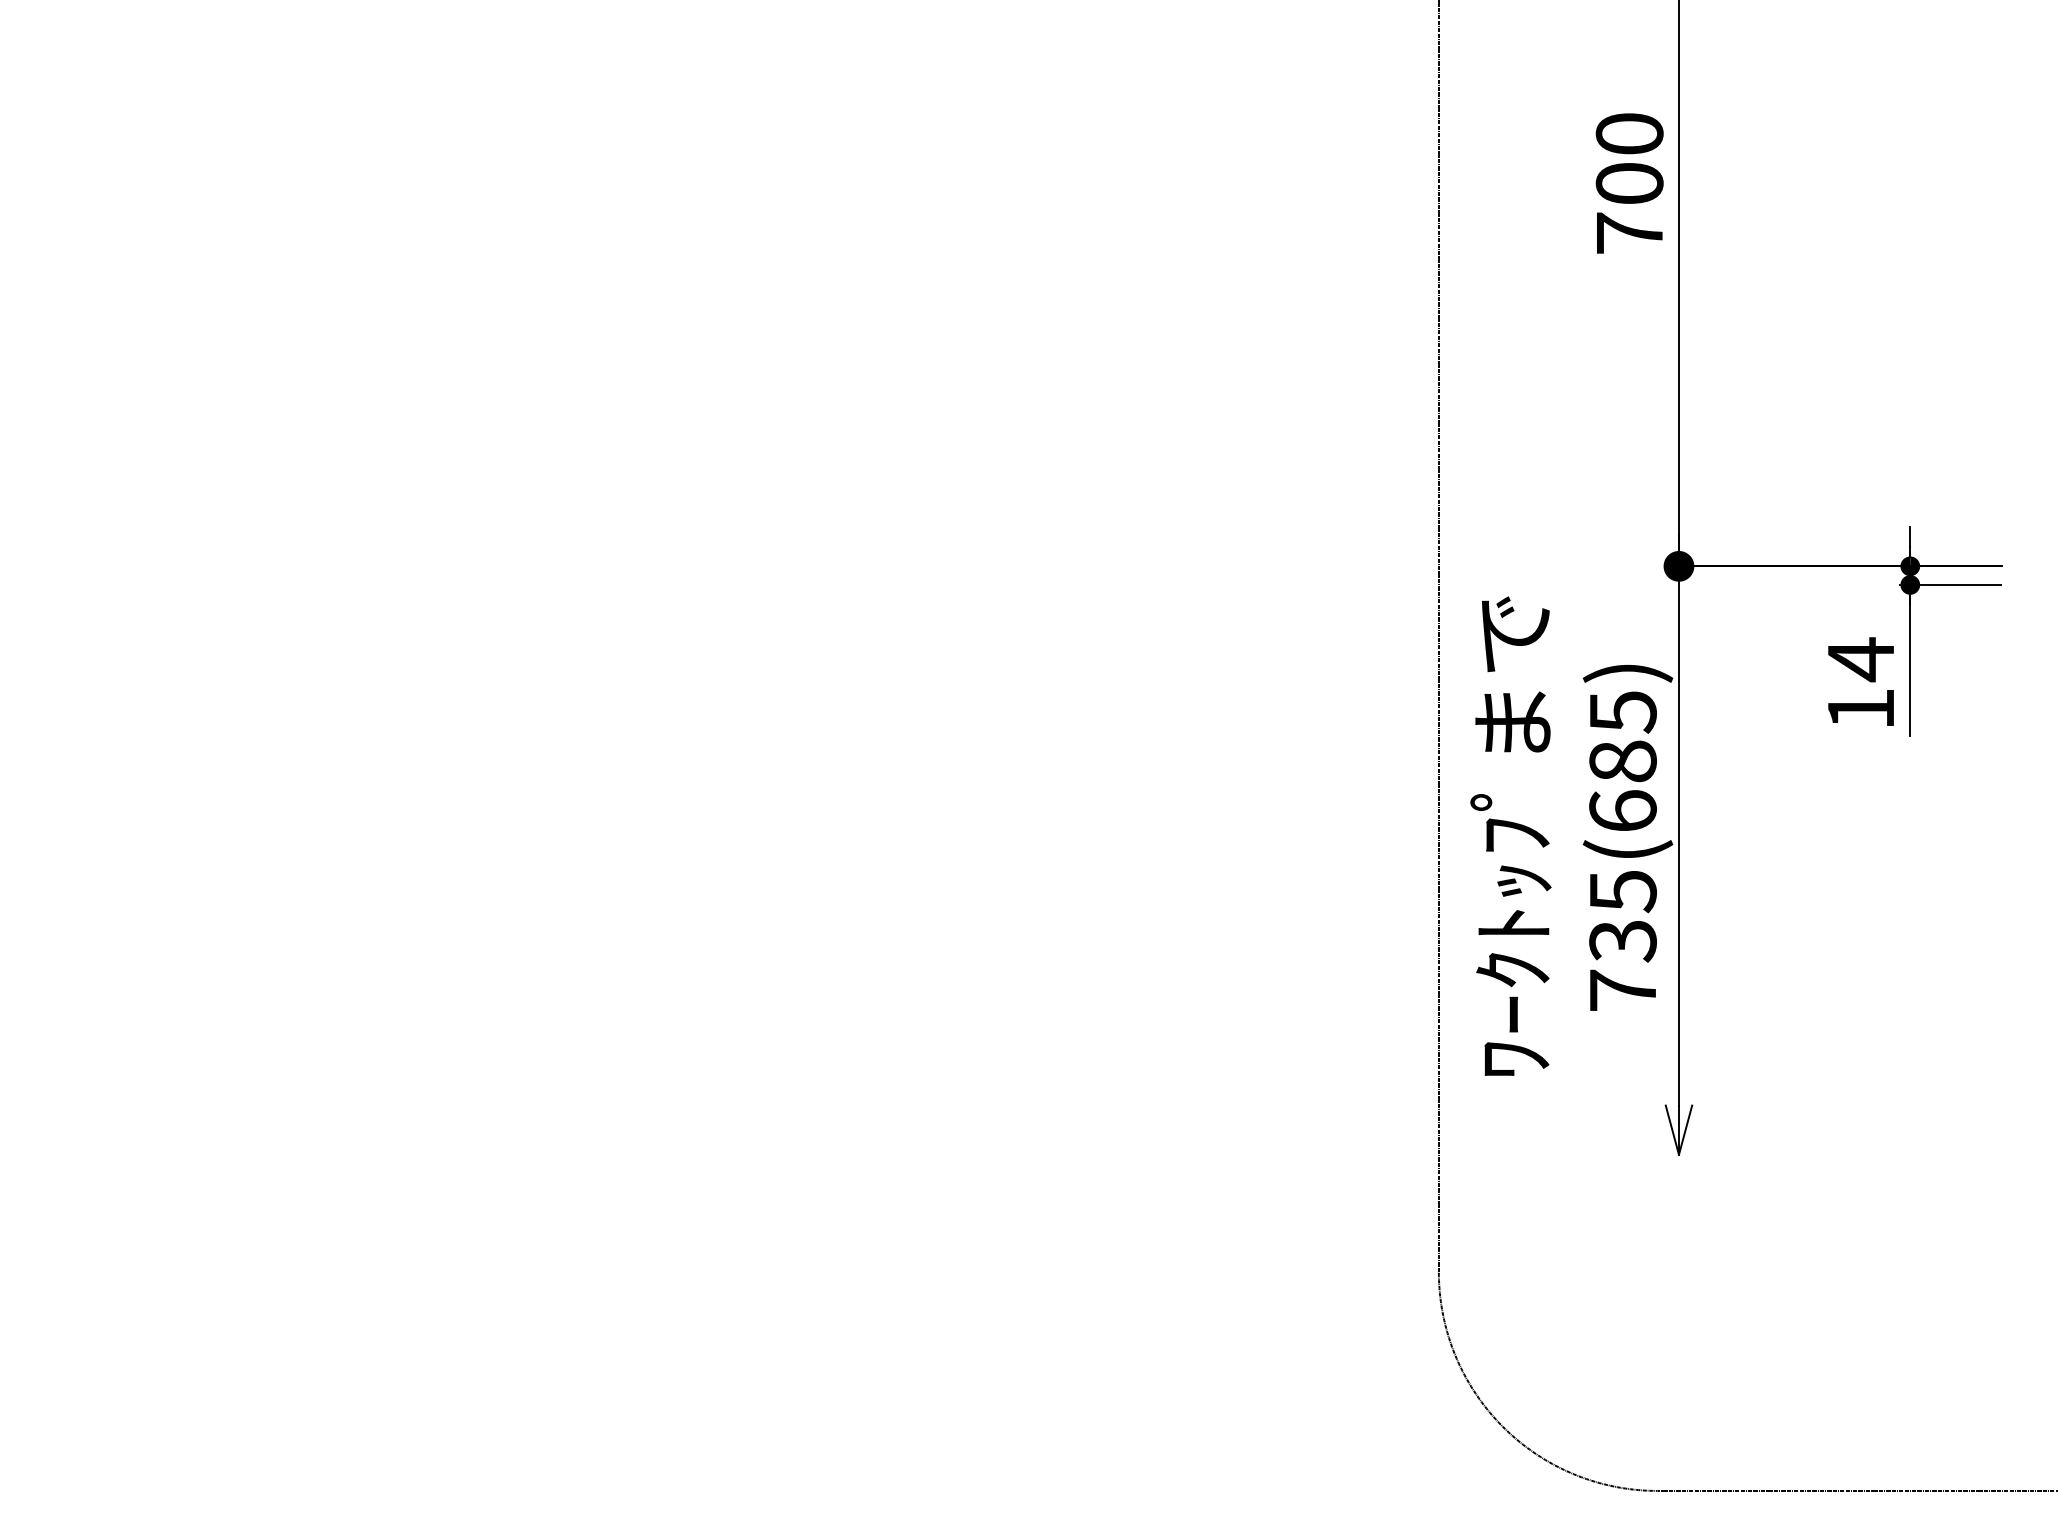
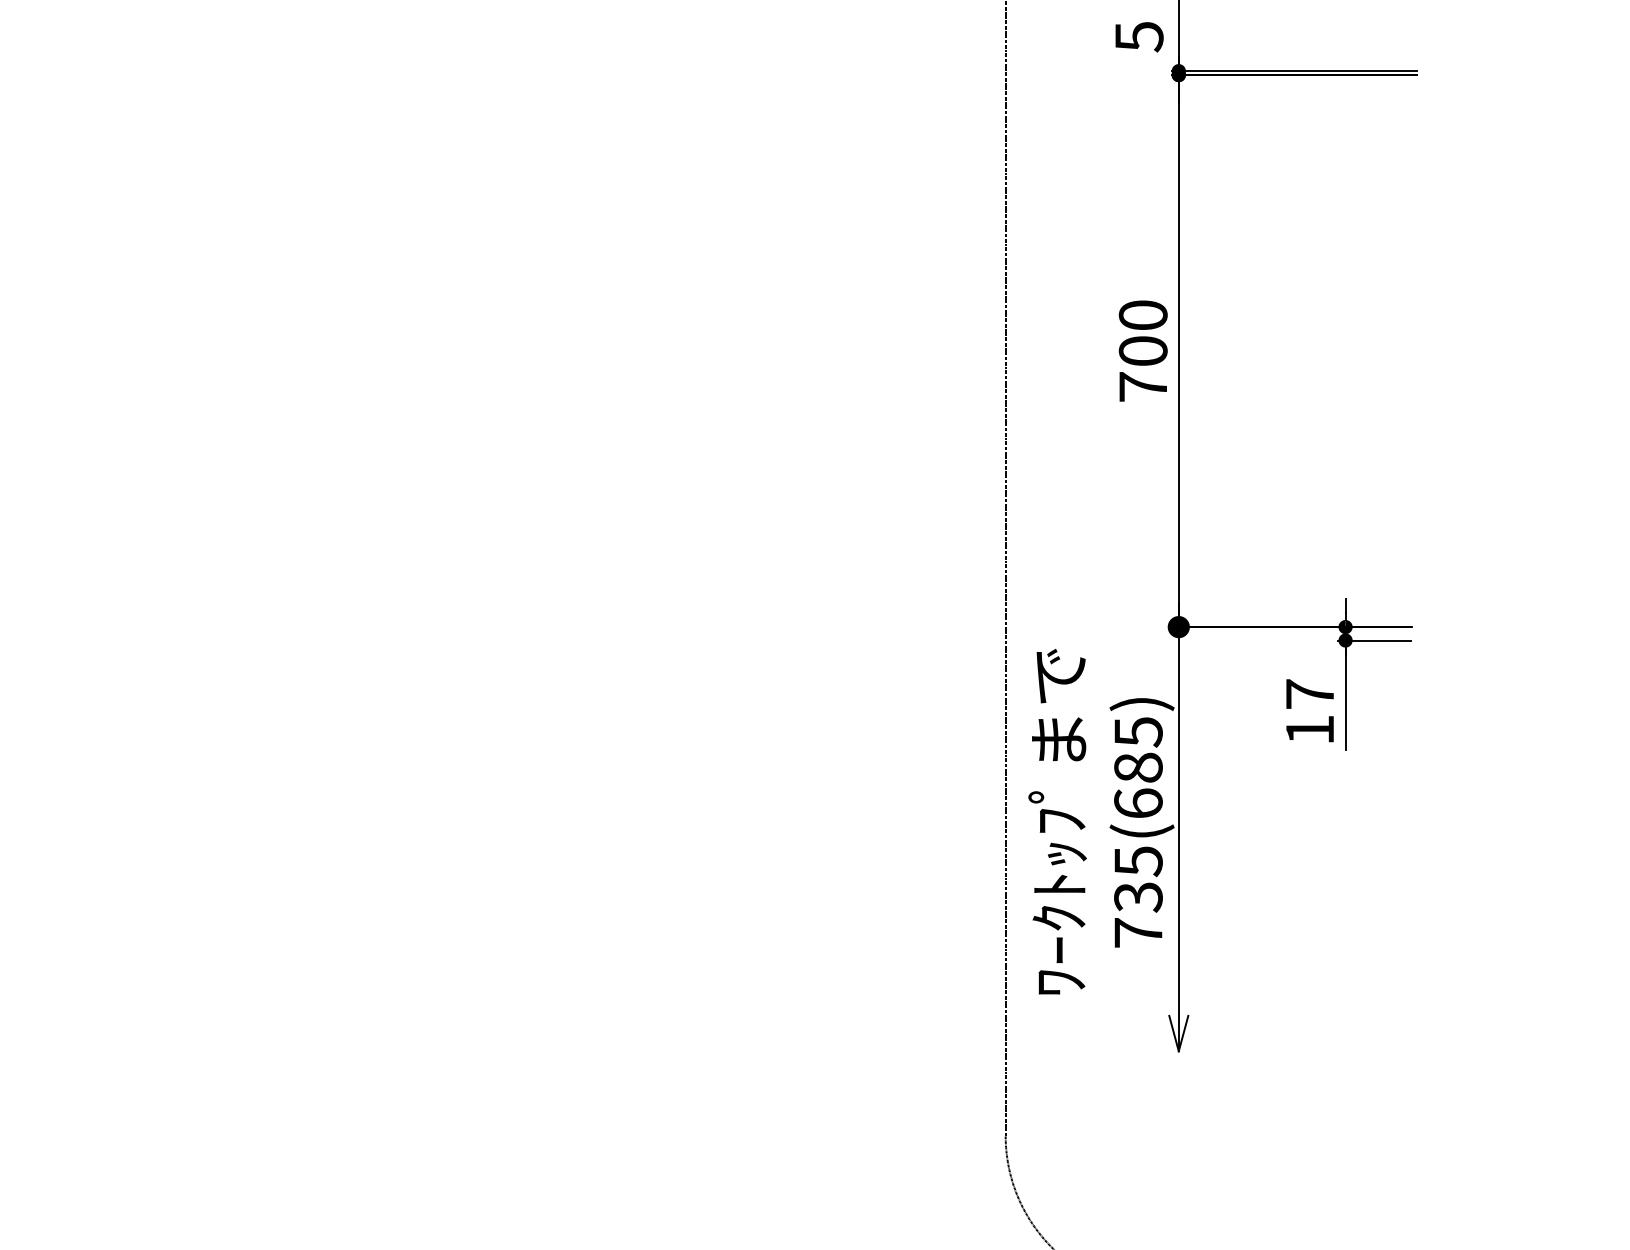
text: (1860, 659) -> (1309, 694), 14 -> 17

